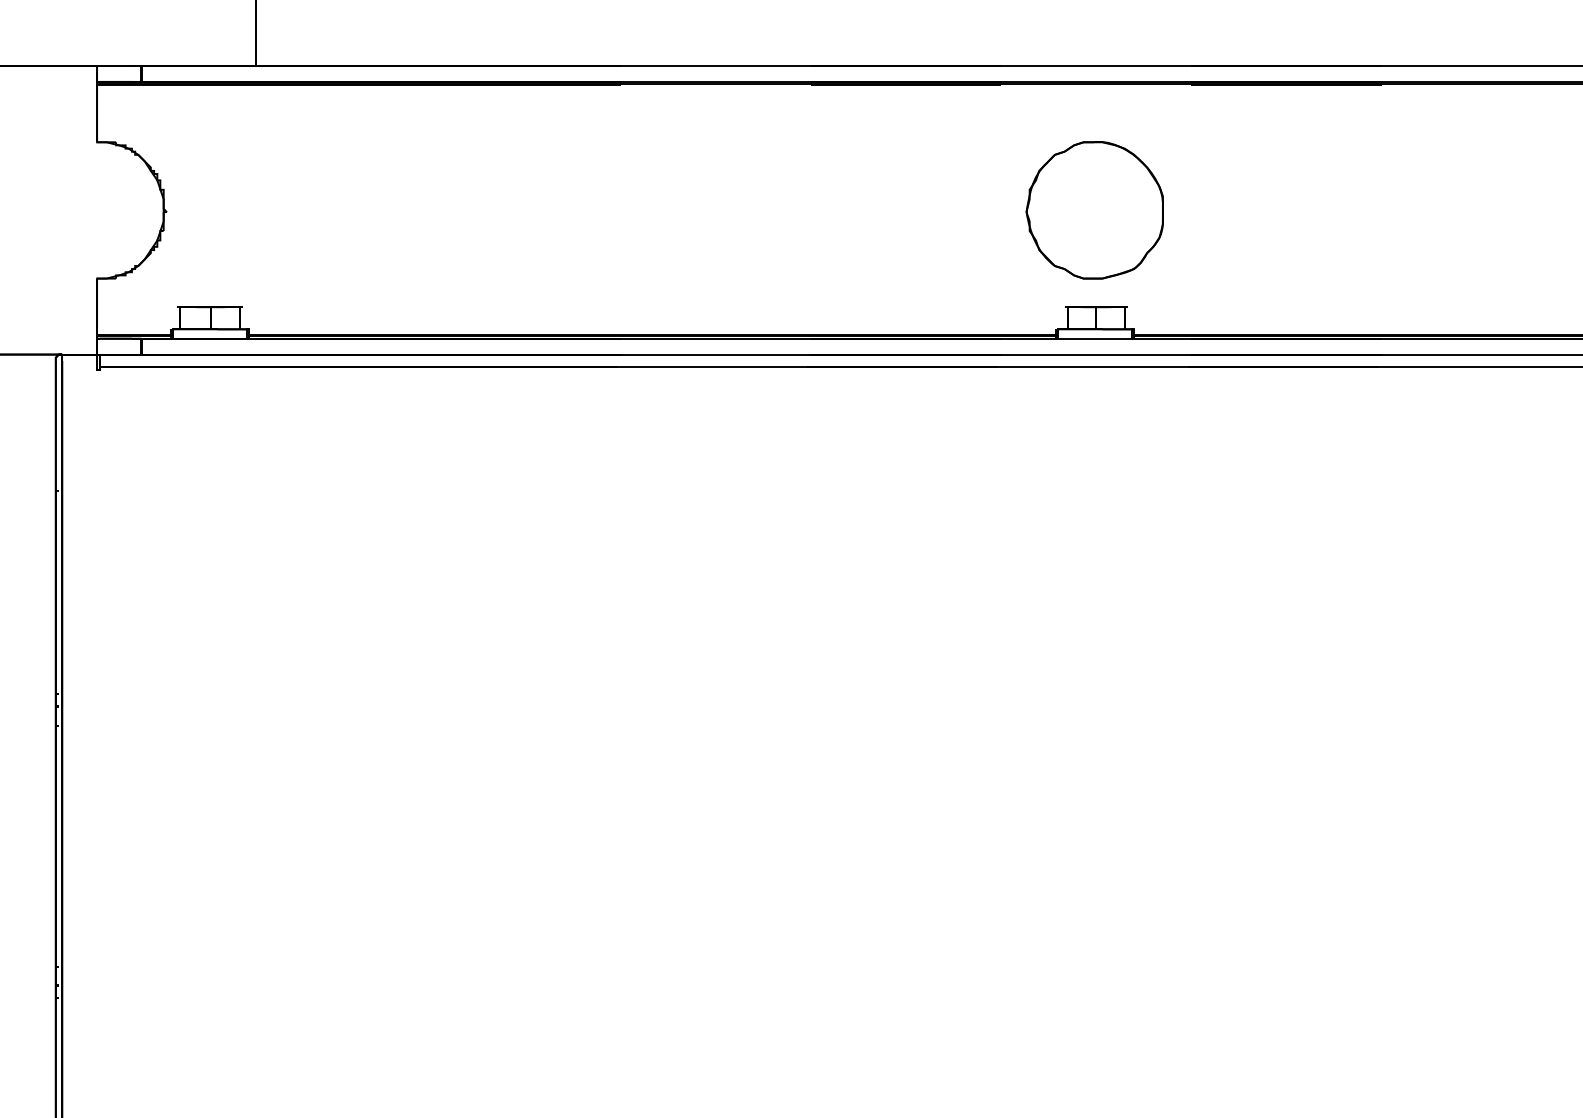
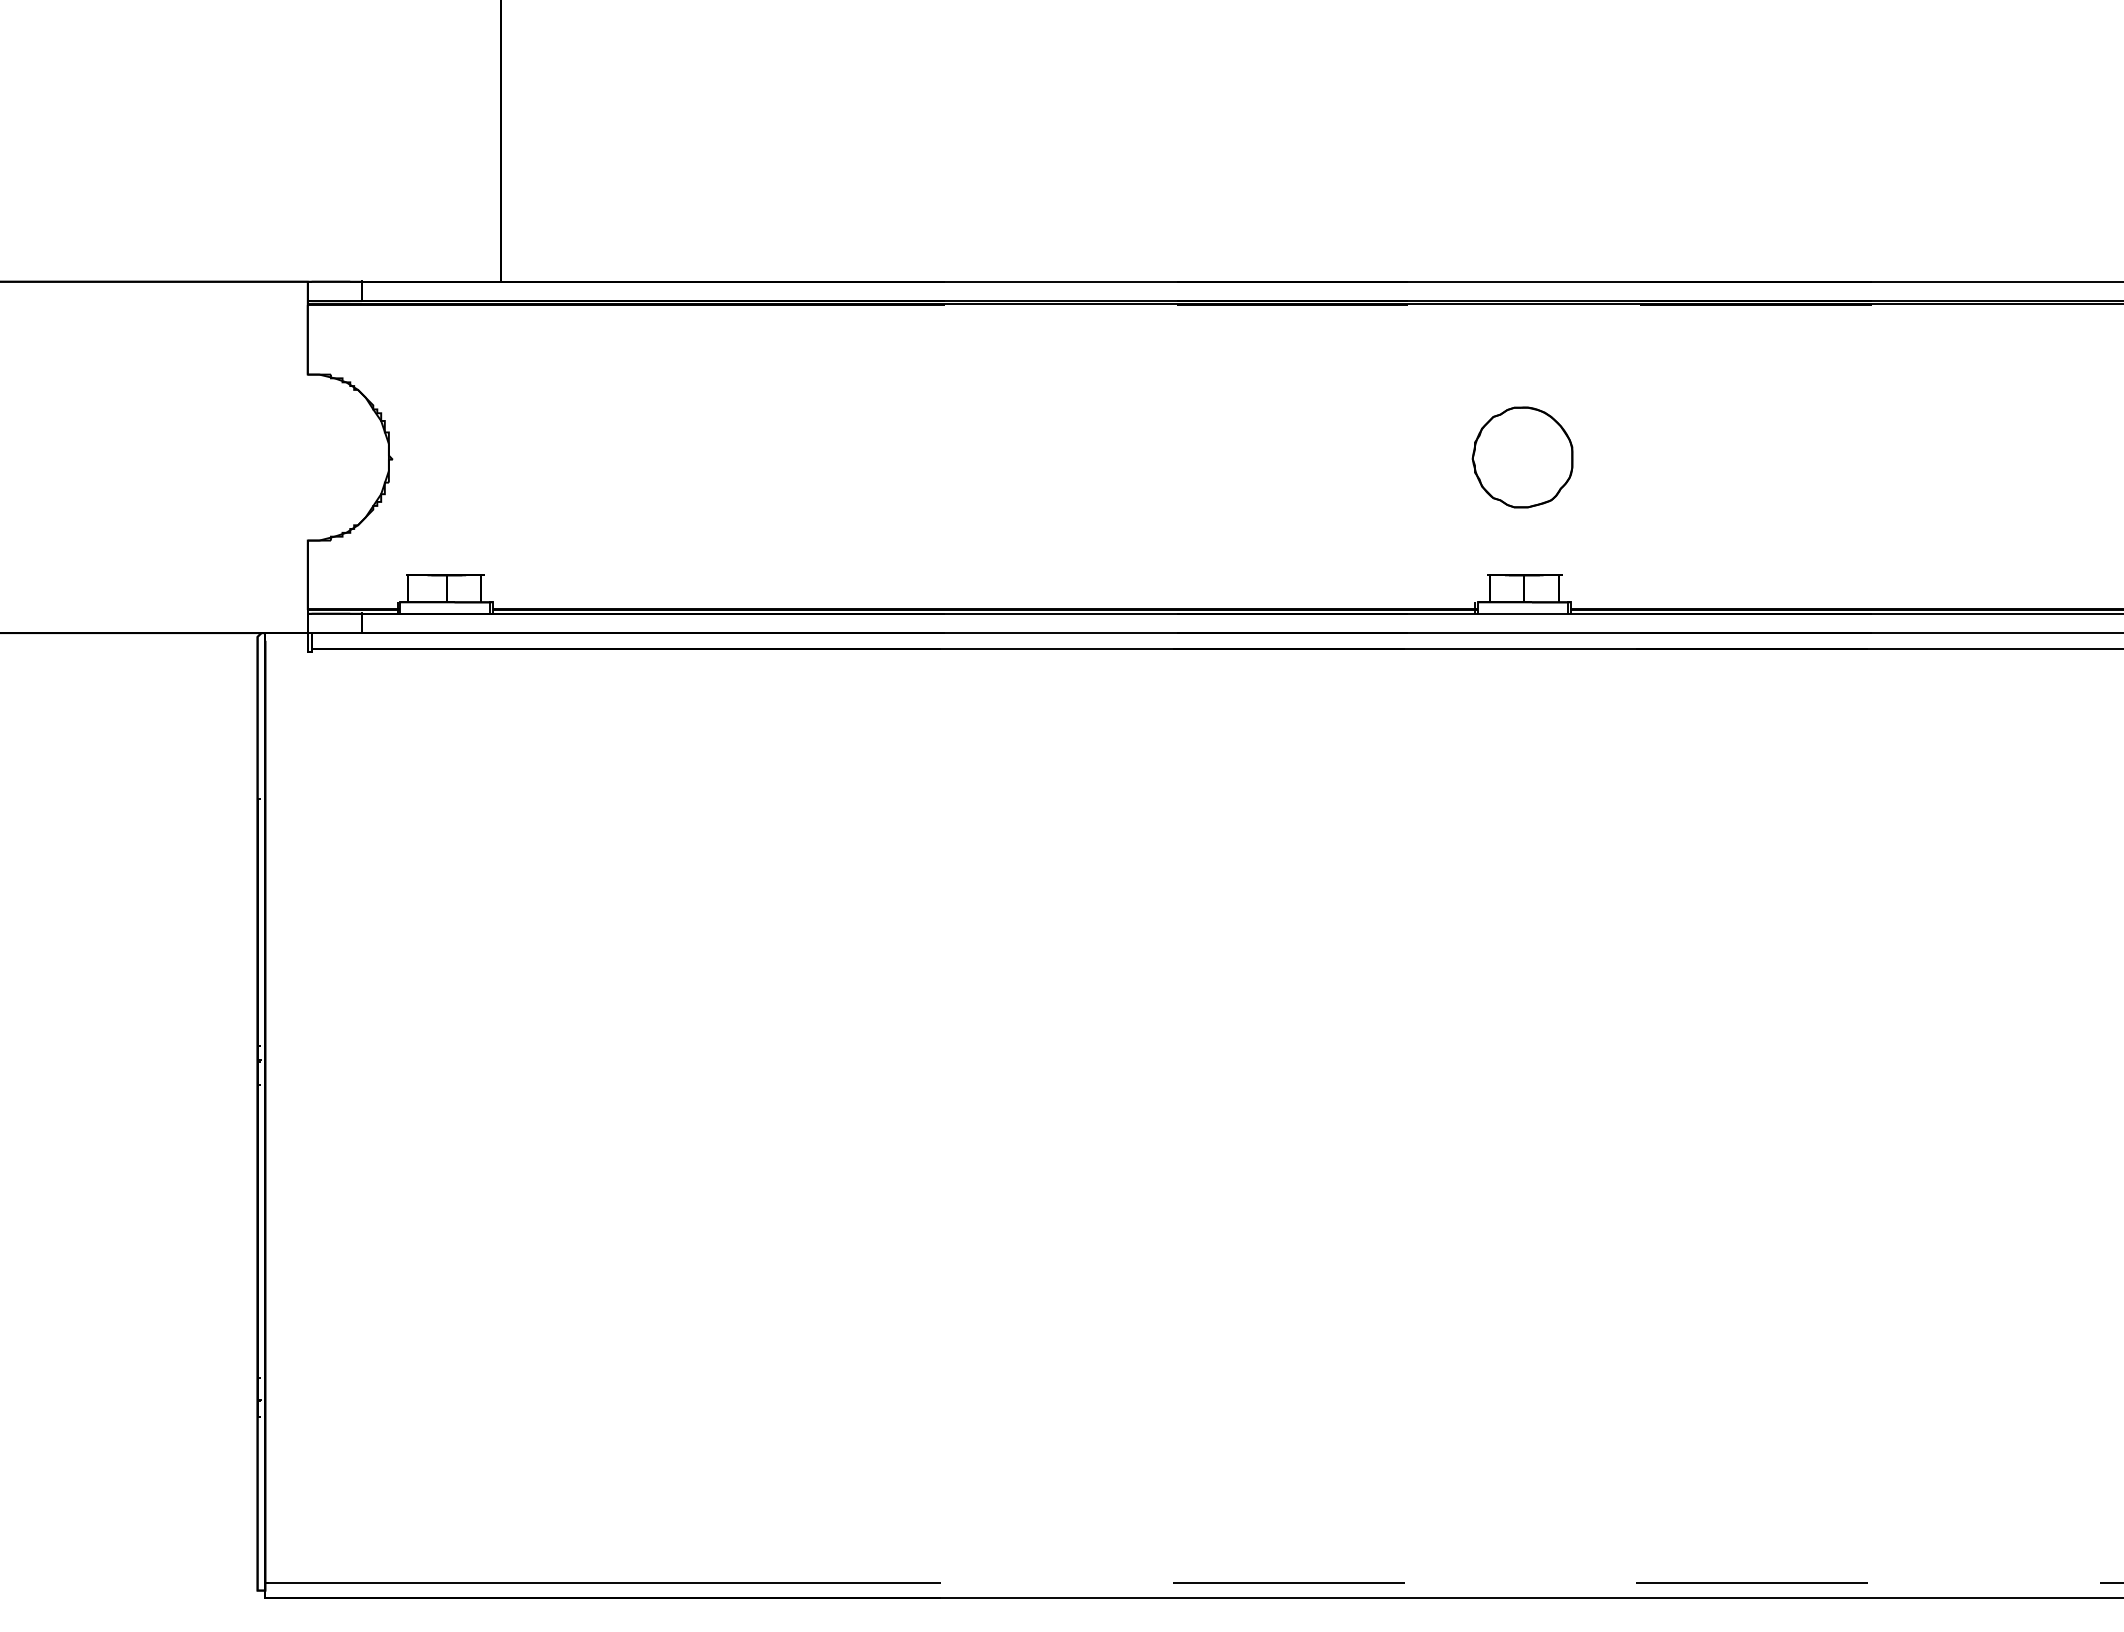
part: (1094, 210) -> (1522, 457), size x0.6

